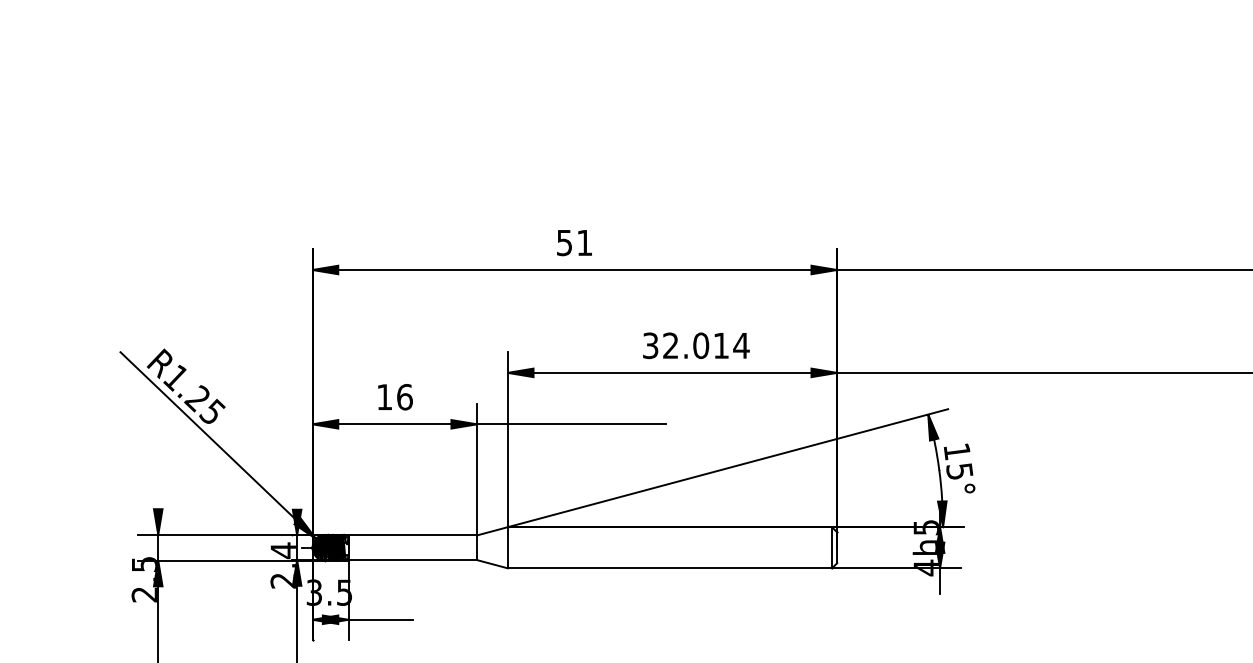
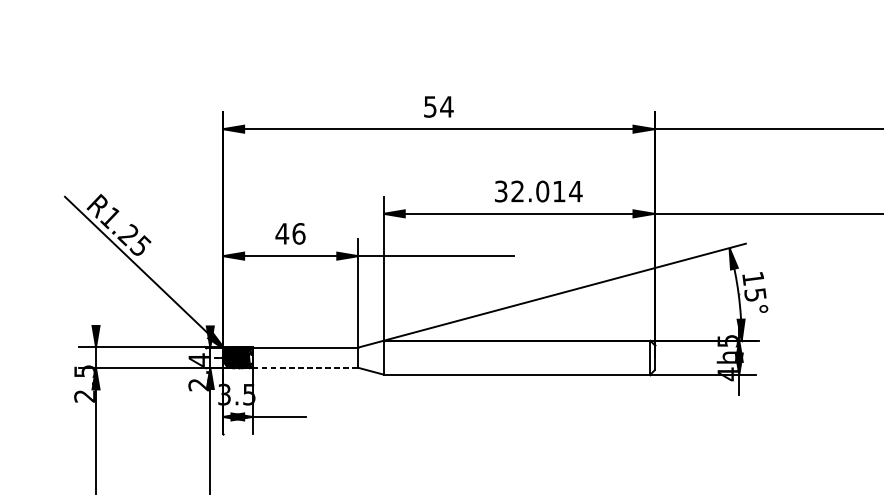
text: (584, 242) -> (446, 106), 51 -> 54
text: (384, 396) -> (282, 233), 16 -> 46
line: (413, 560) -> (306, 368), solid -> dashed

